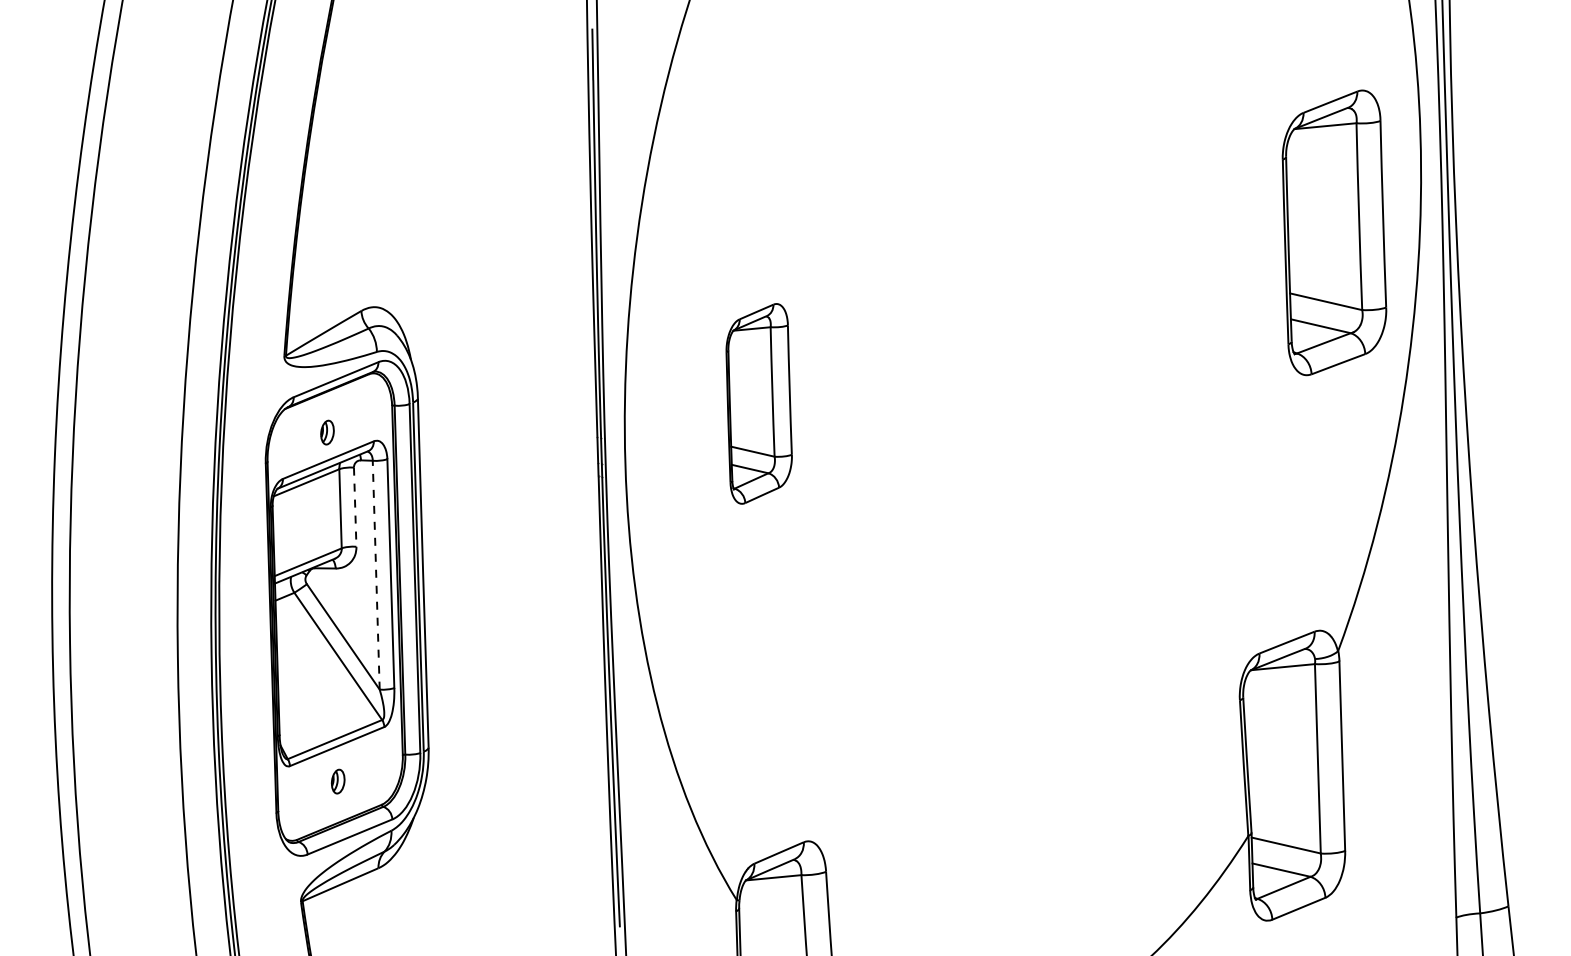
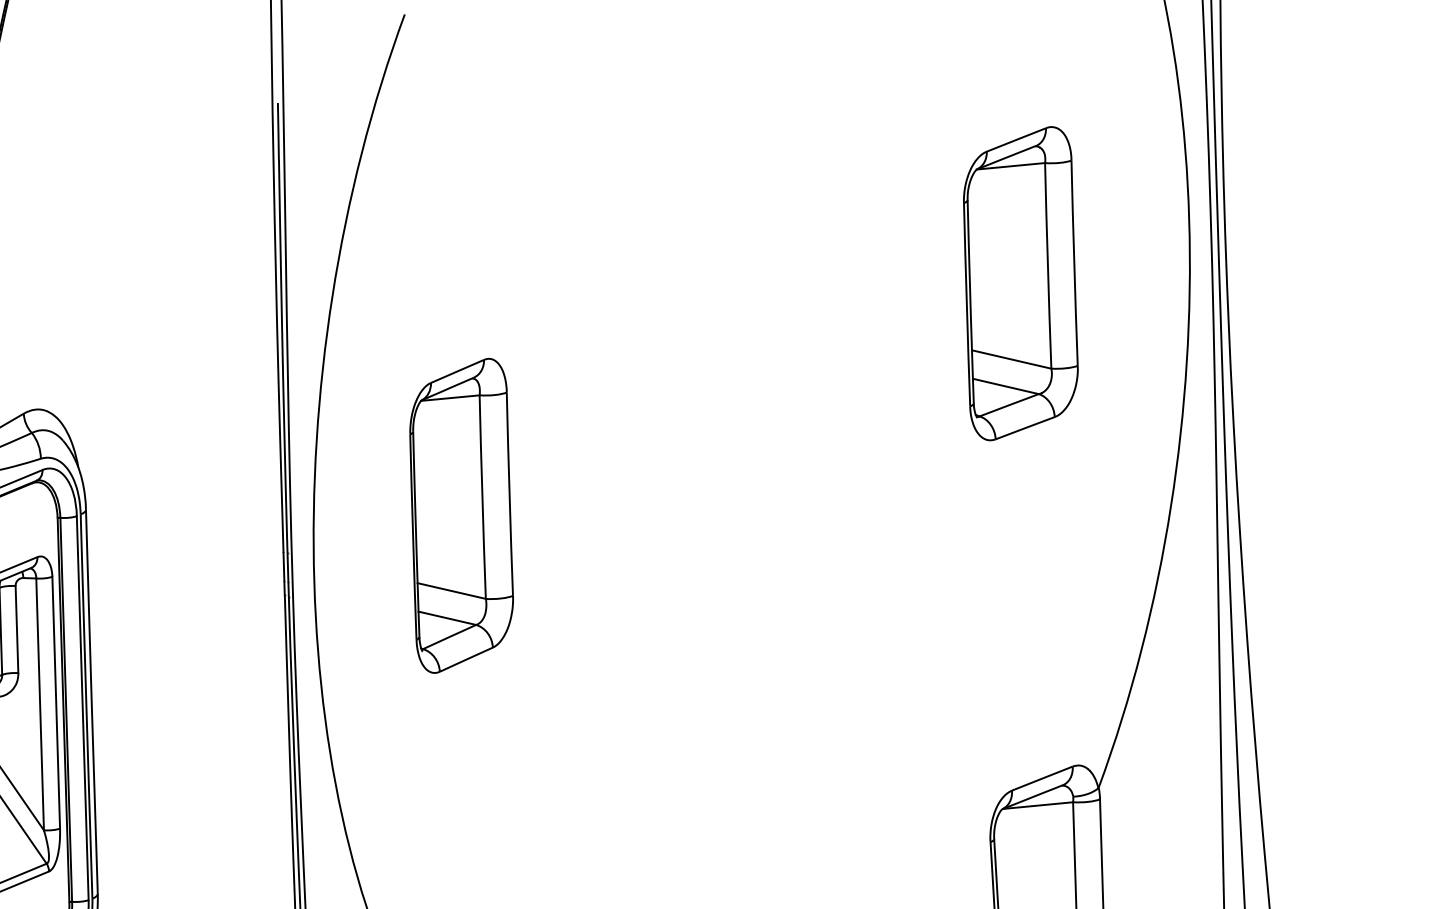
part: (1334, 232) -> (1020, 283), moved
part: (758, 403) -> (460, 515), size x1.43
line: (355, 507) -> (17, 629), dashed -> solid
line: (376, 574) -> (40, 703), dashed -> solid

